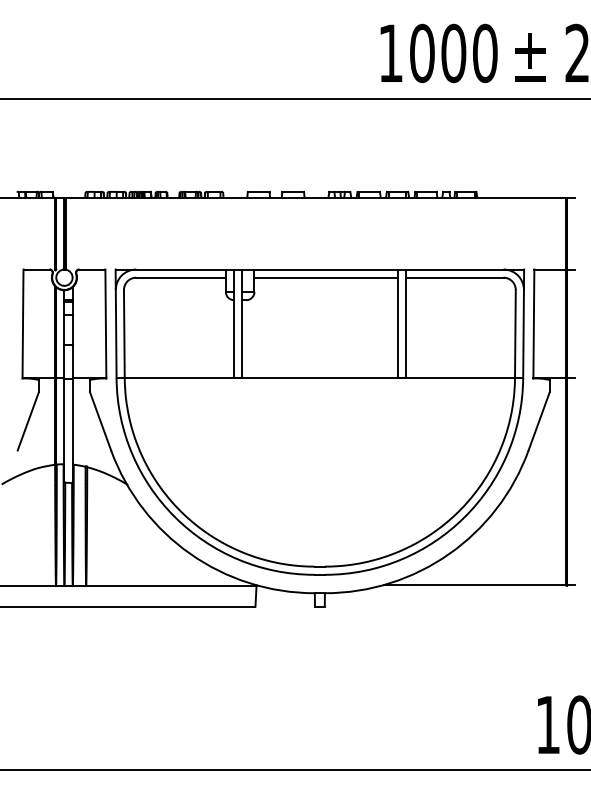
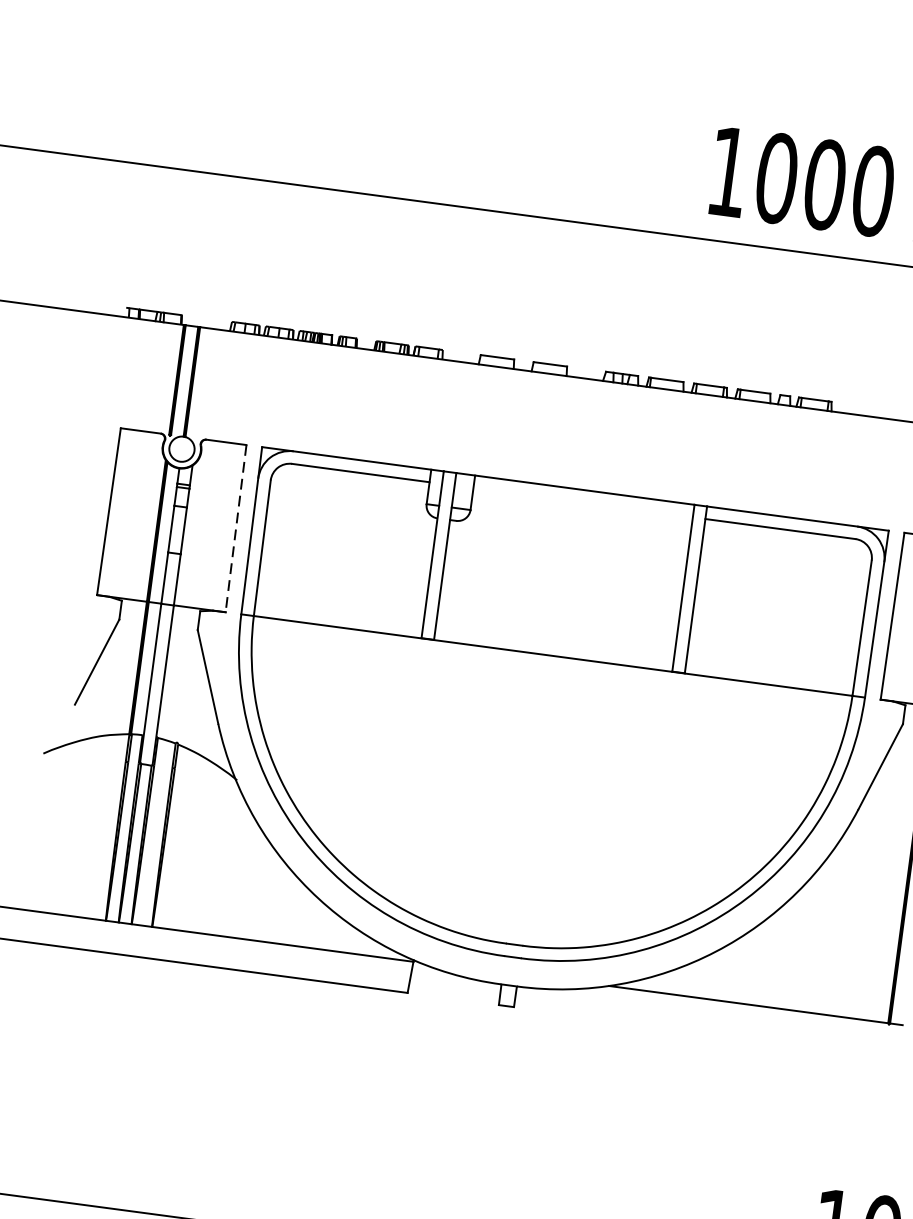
line: (325, 277) -> (582, 502), removed
line: (105, 324) -> (235, 529), solid -> dashed

